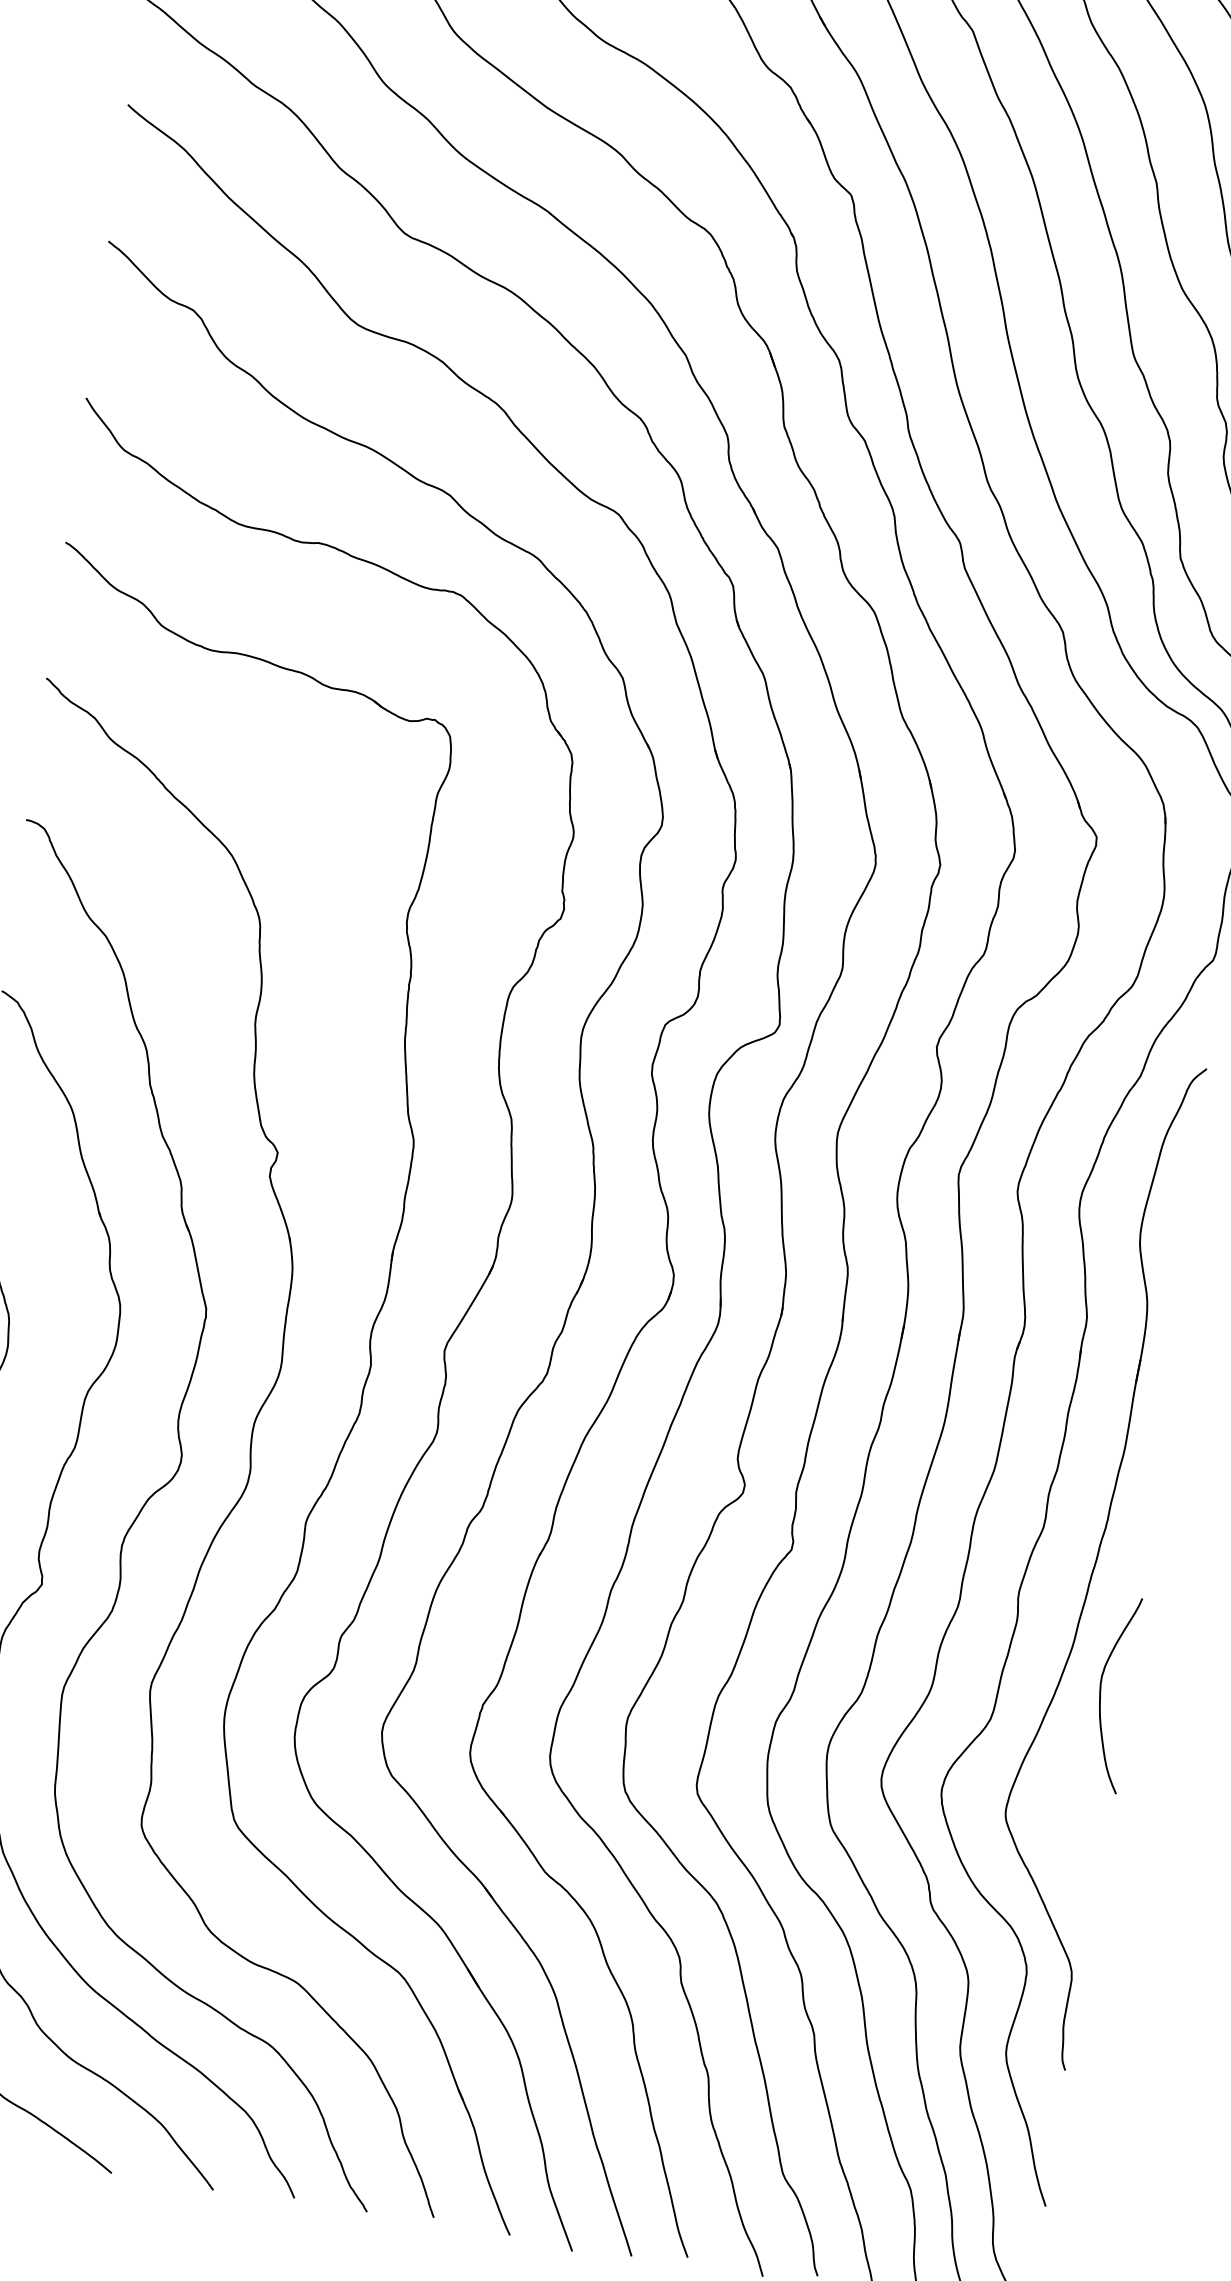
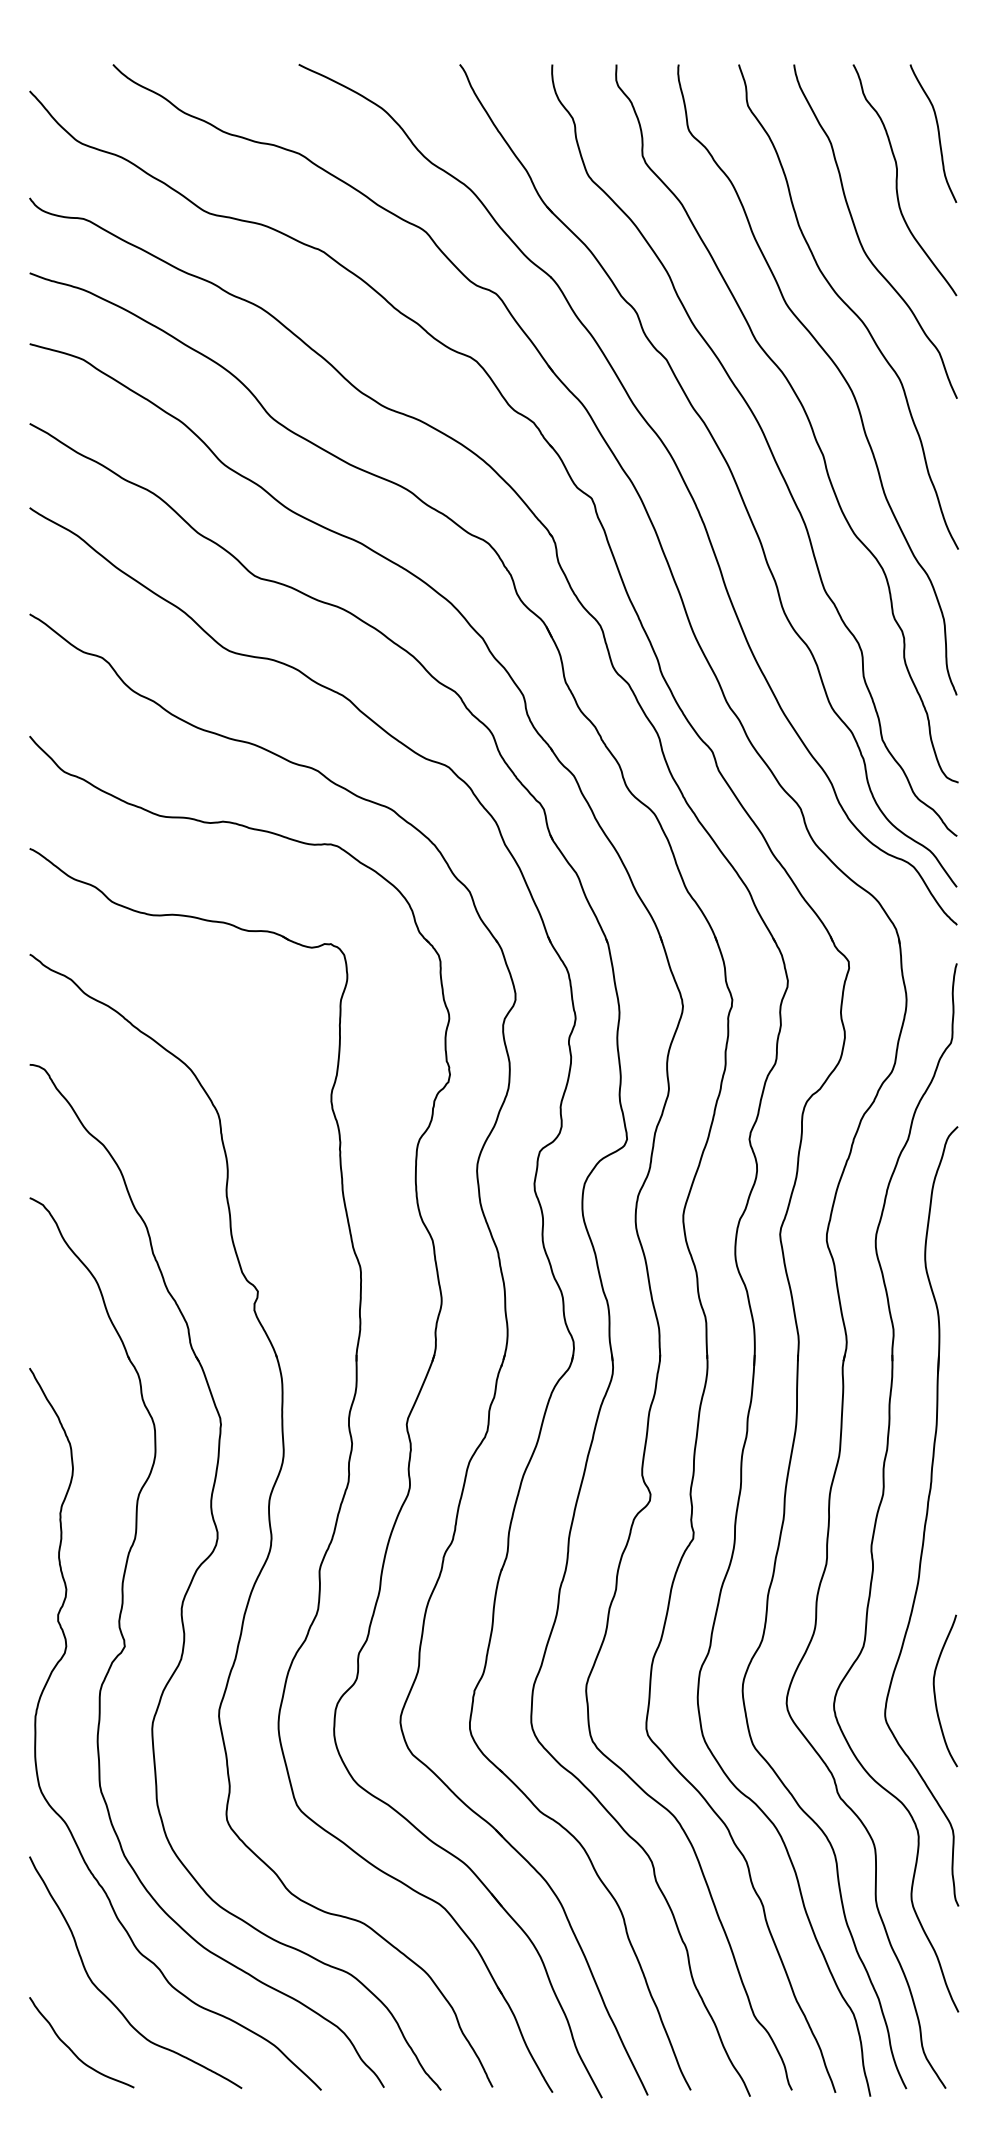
curve: (1101, 1691) -> (935, 1690), moved

